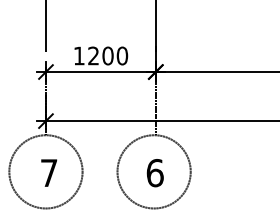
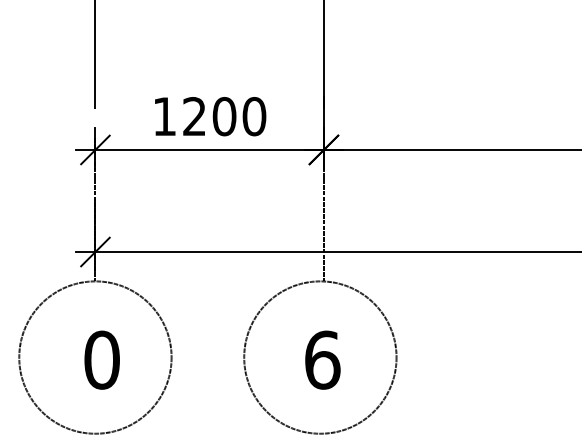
text: (48, 173) -> (100, 360), 7 -> 0

